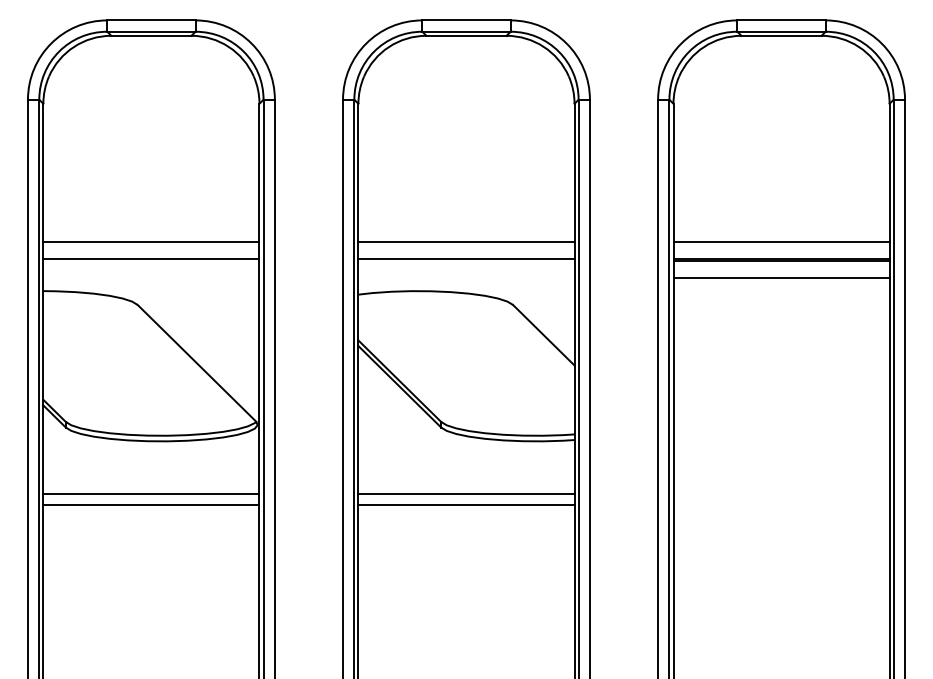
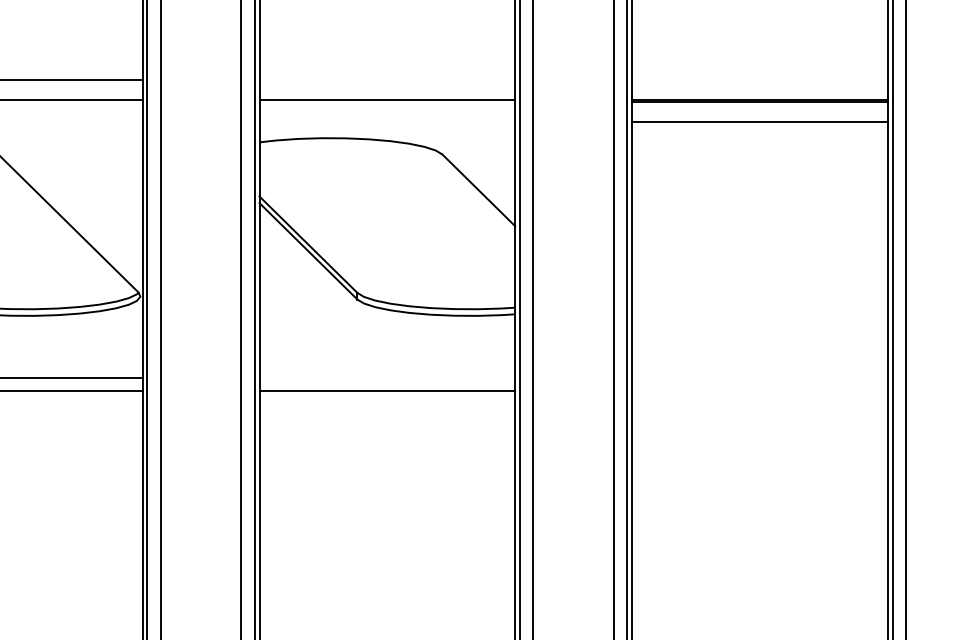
line: (466, 241) -> (387, 79), removed
line: (781, 241) -> (759, 79), removed
line: (466, 494) -> (387, 378), removed

